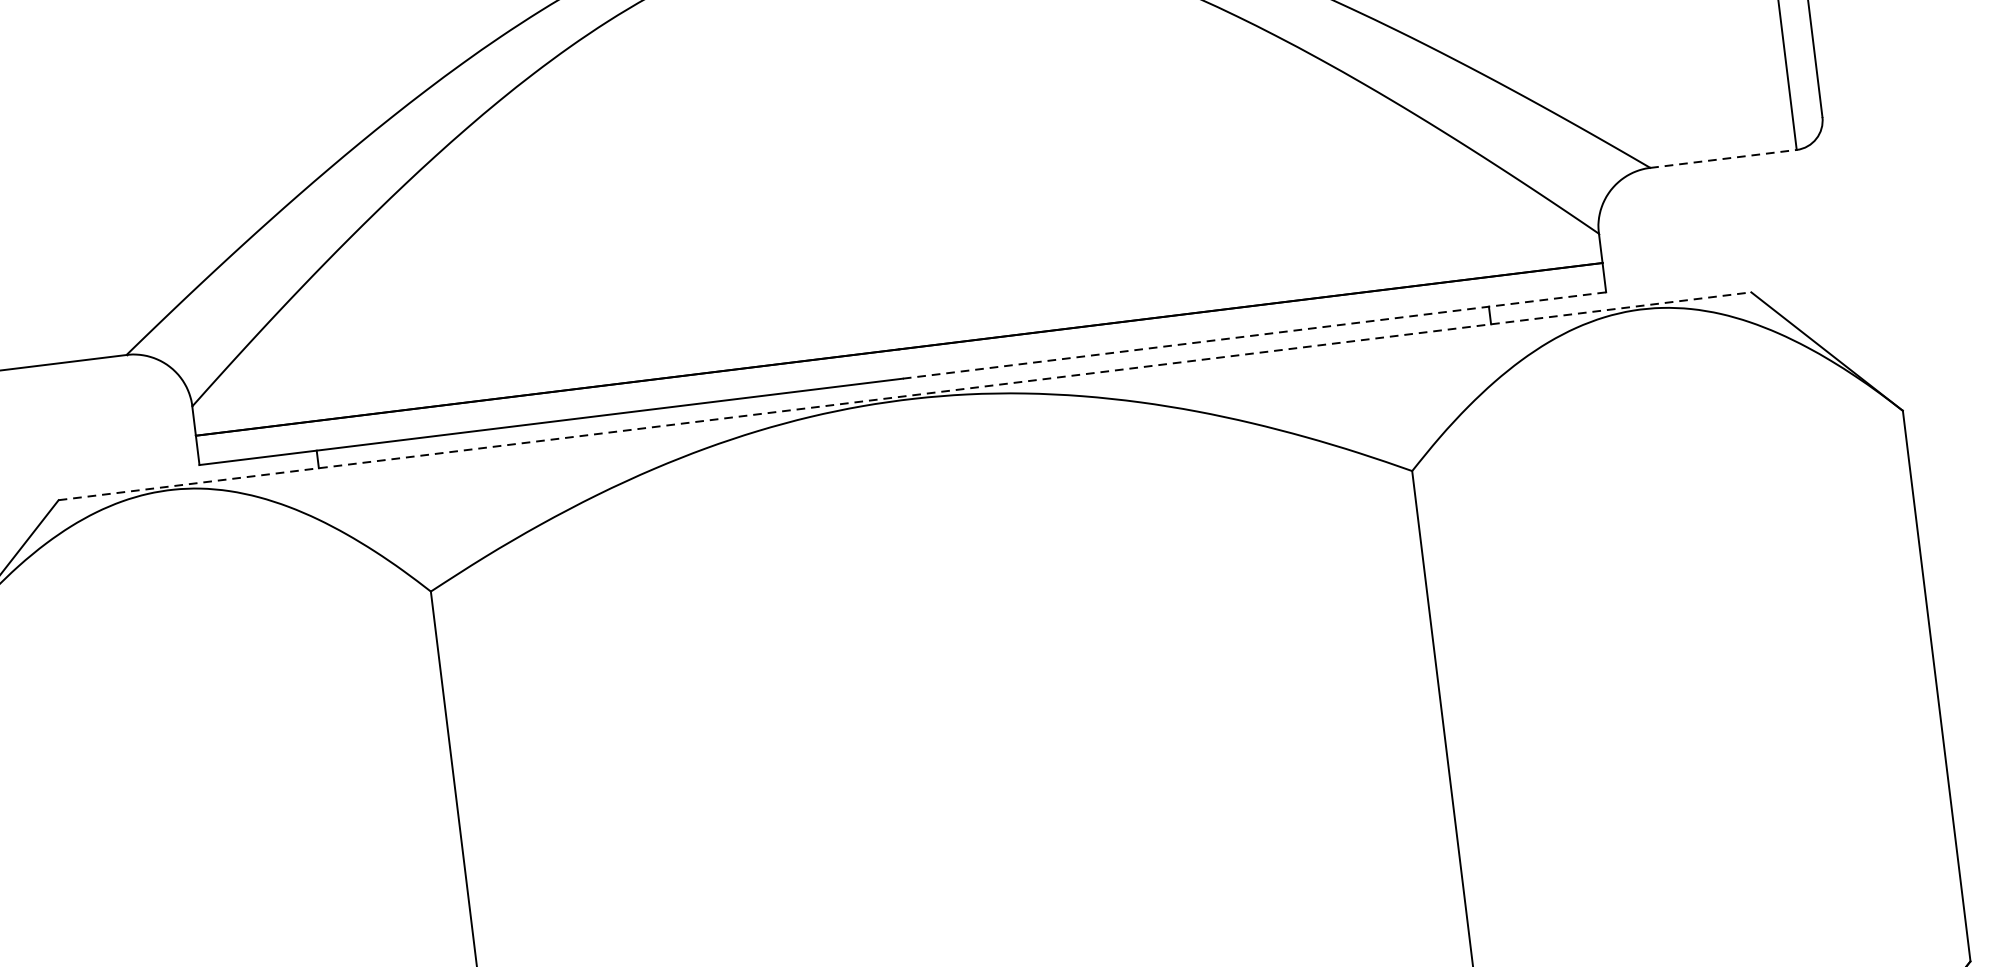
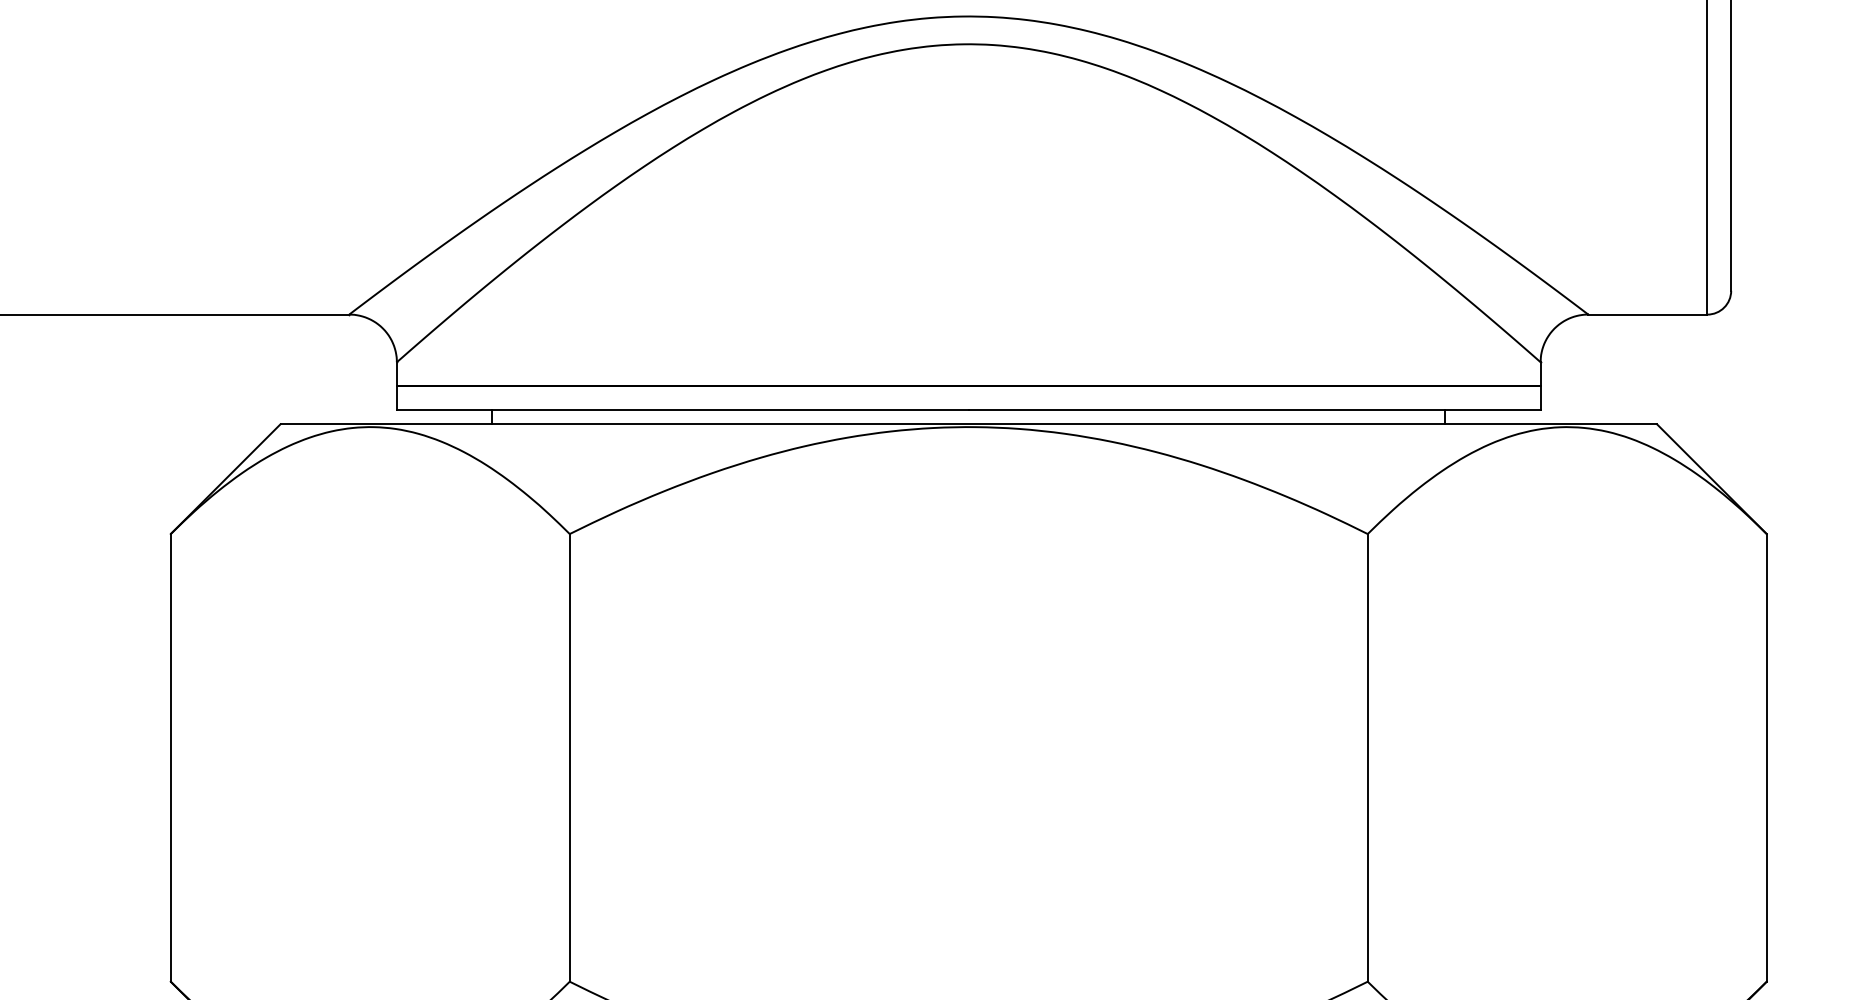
line: (1723, 158) -> (1647, 314), dashed -> solid
line: (1254, 335) -> (1254, 409), dashed -> solid
line: (905, 396) -> (969, 424), dashed -> solid

